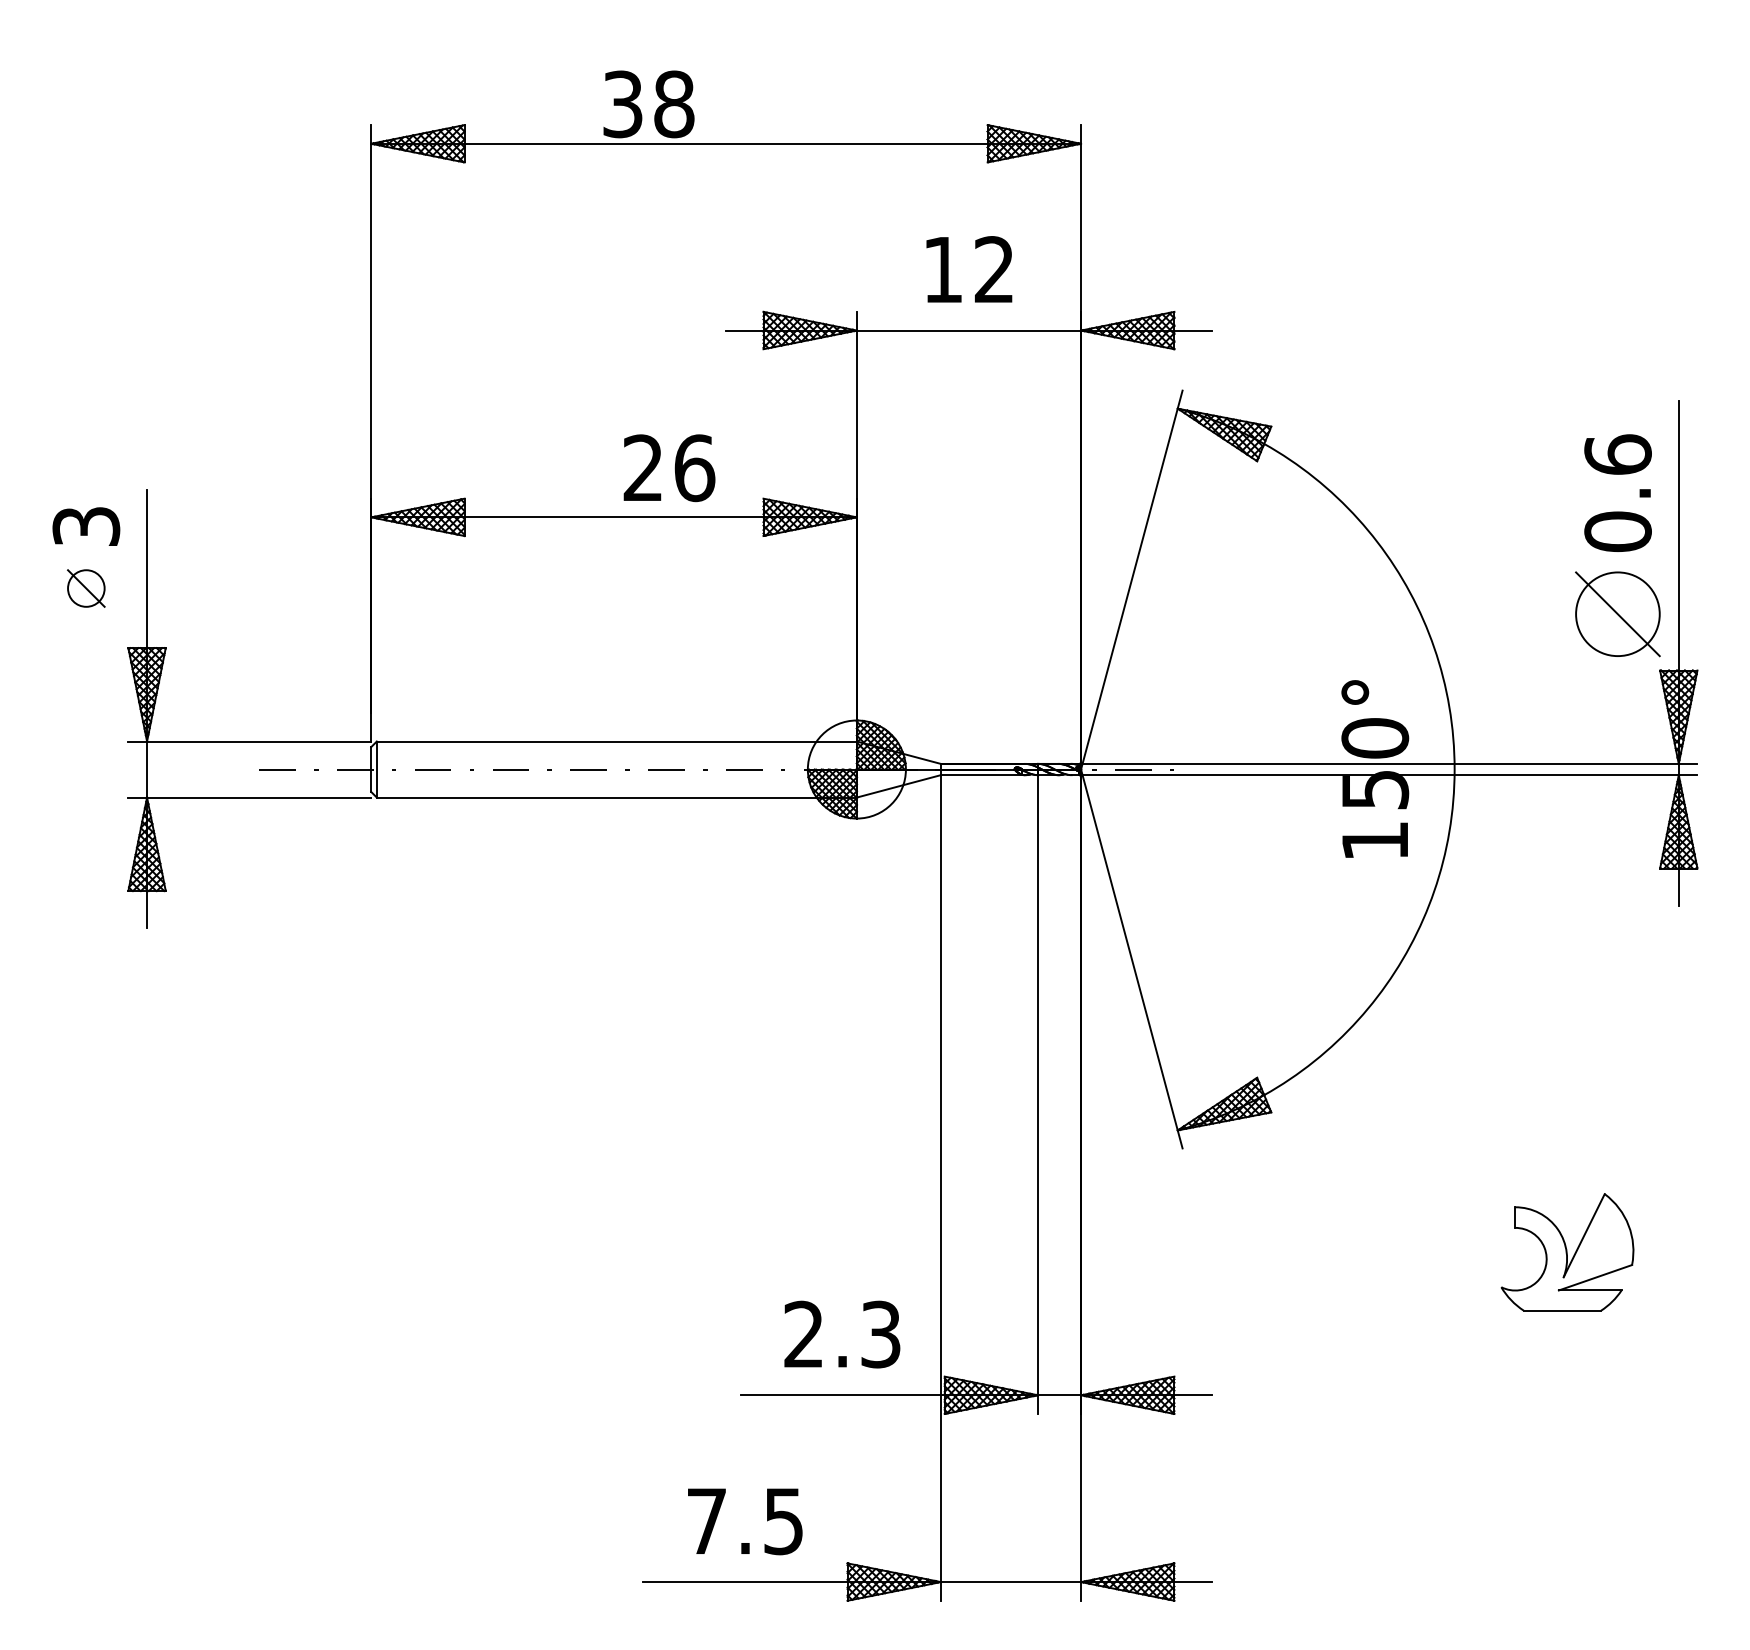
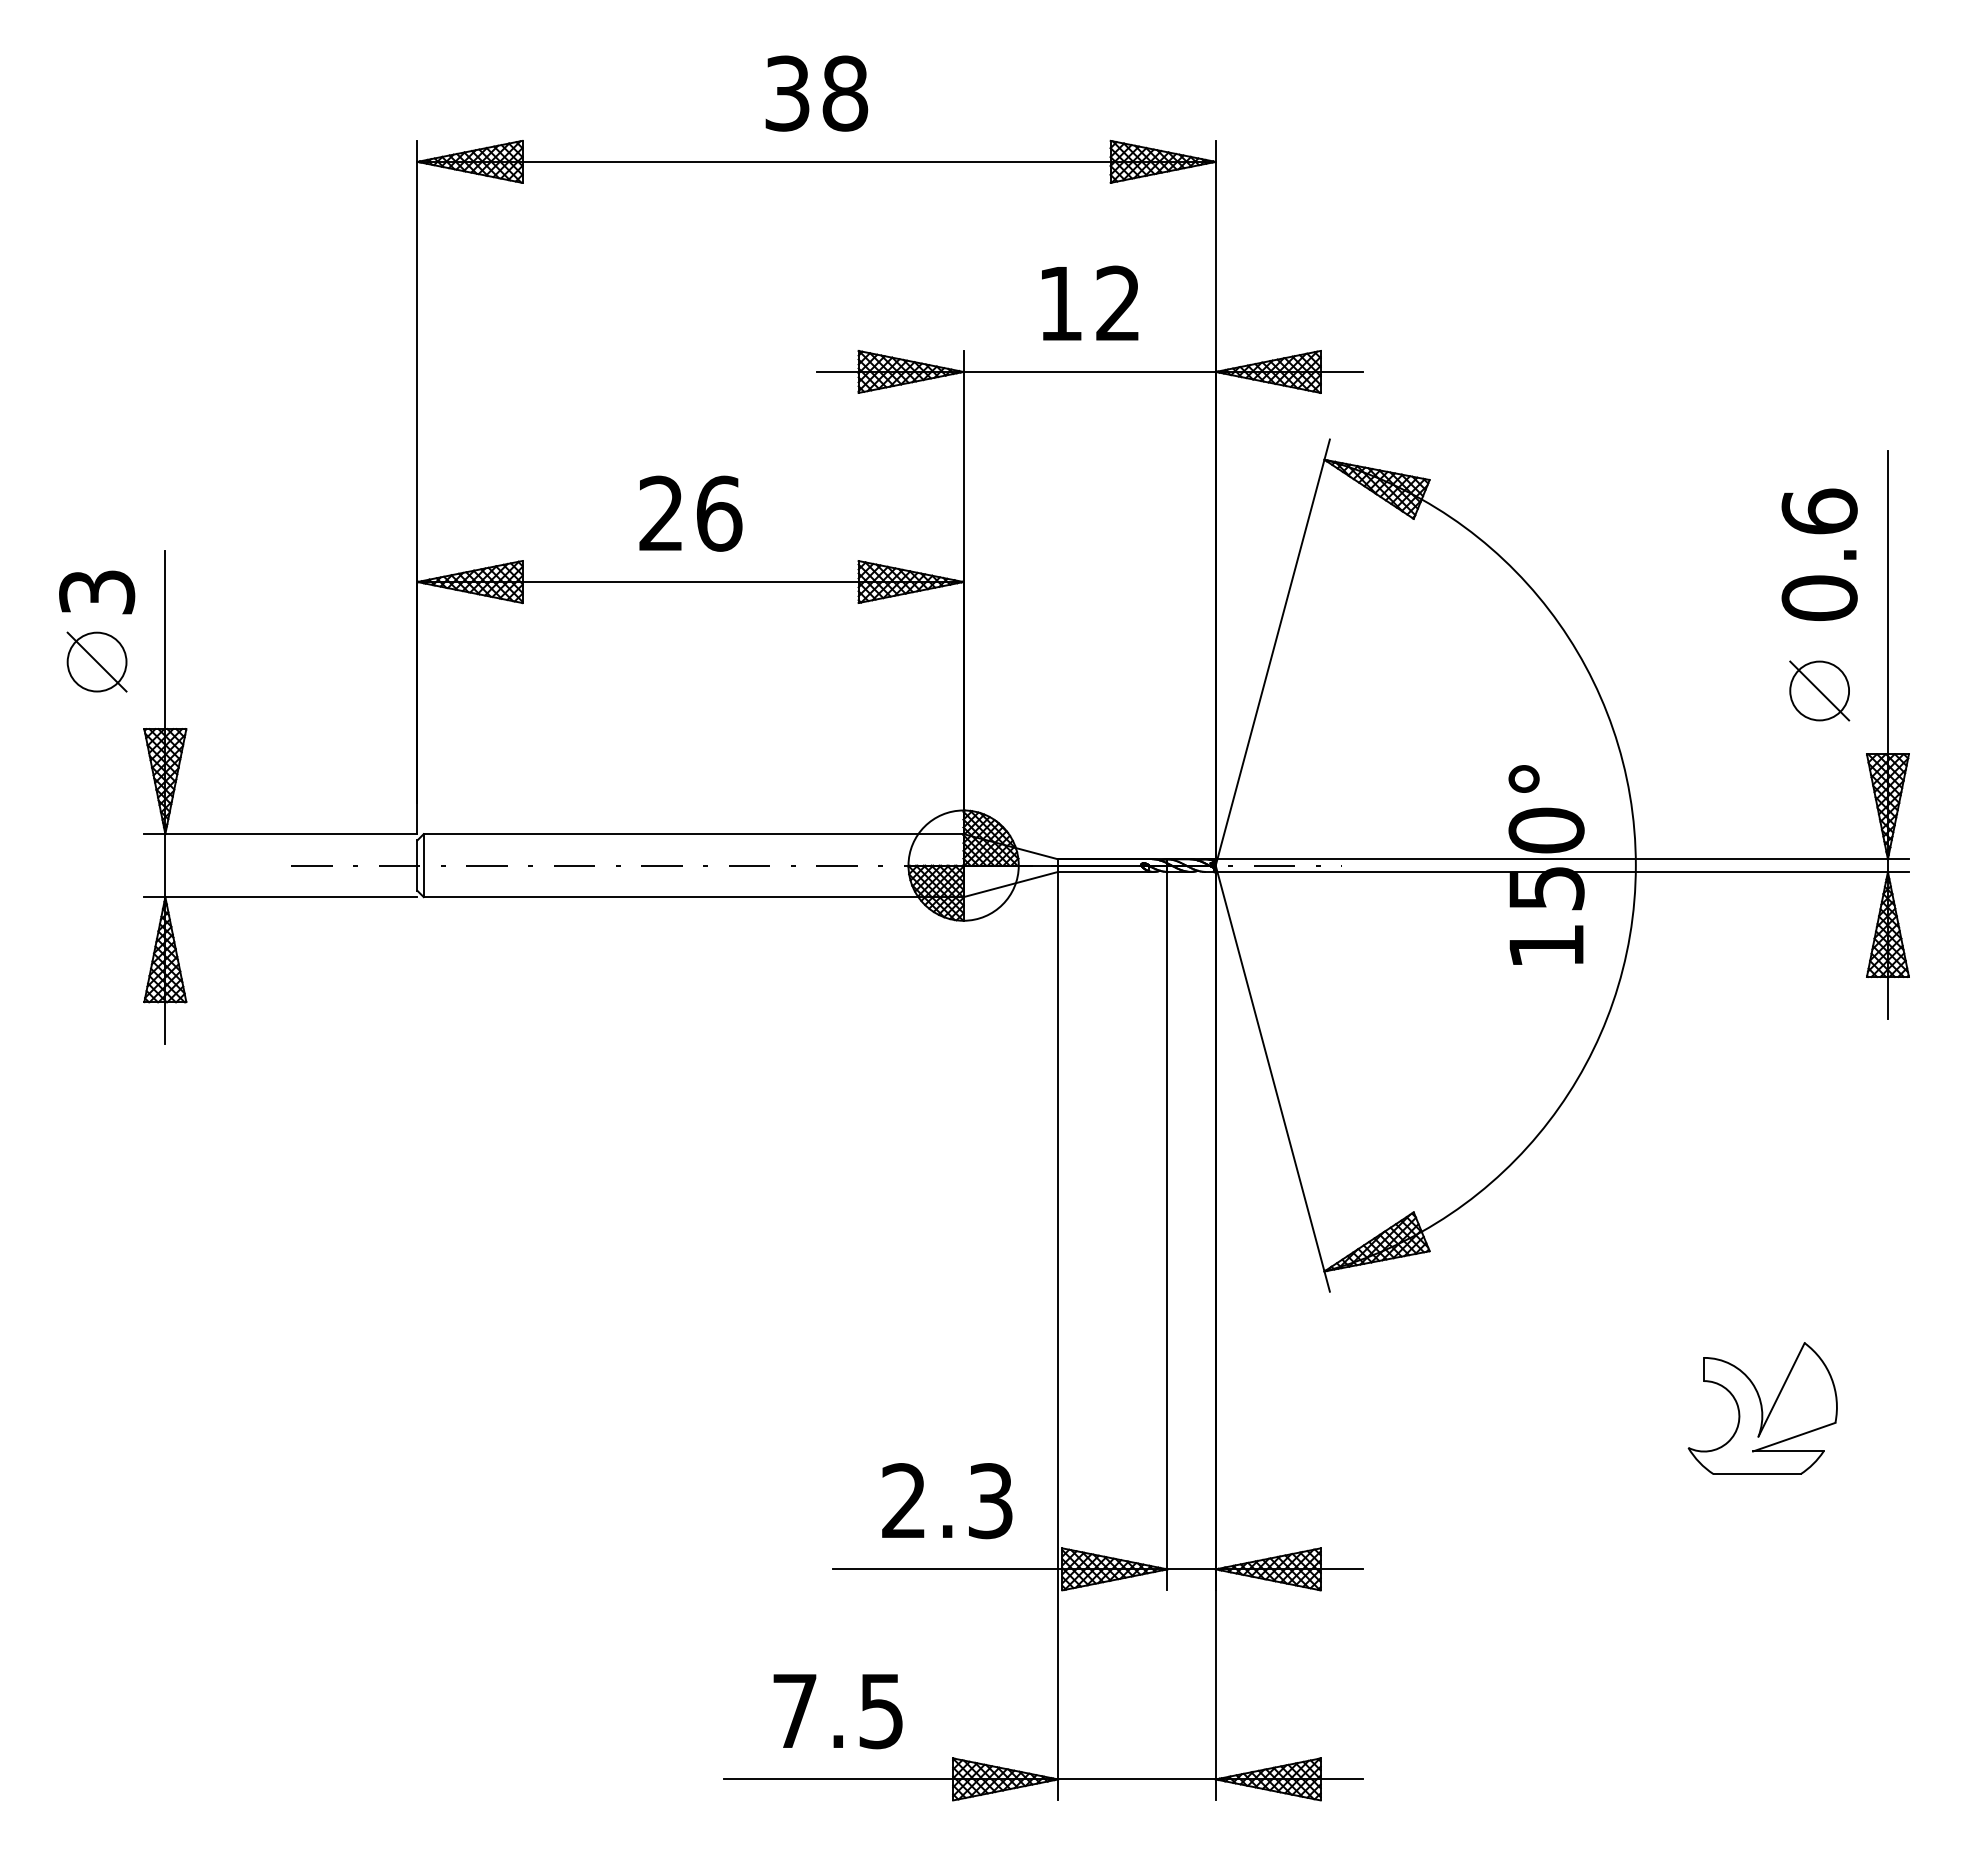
text: (648, 104) -> (816, 93), moved
text: (669, 467) -> (690, 513), moved
part: (85, 588) -> (96, 661), size x1.43
part: (1617, 613) -> (1819, 690), size x0.62

